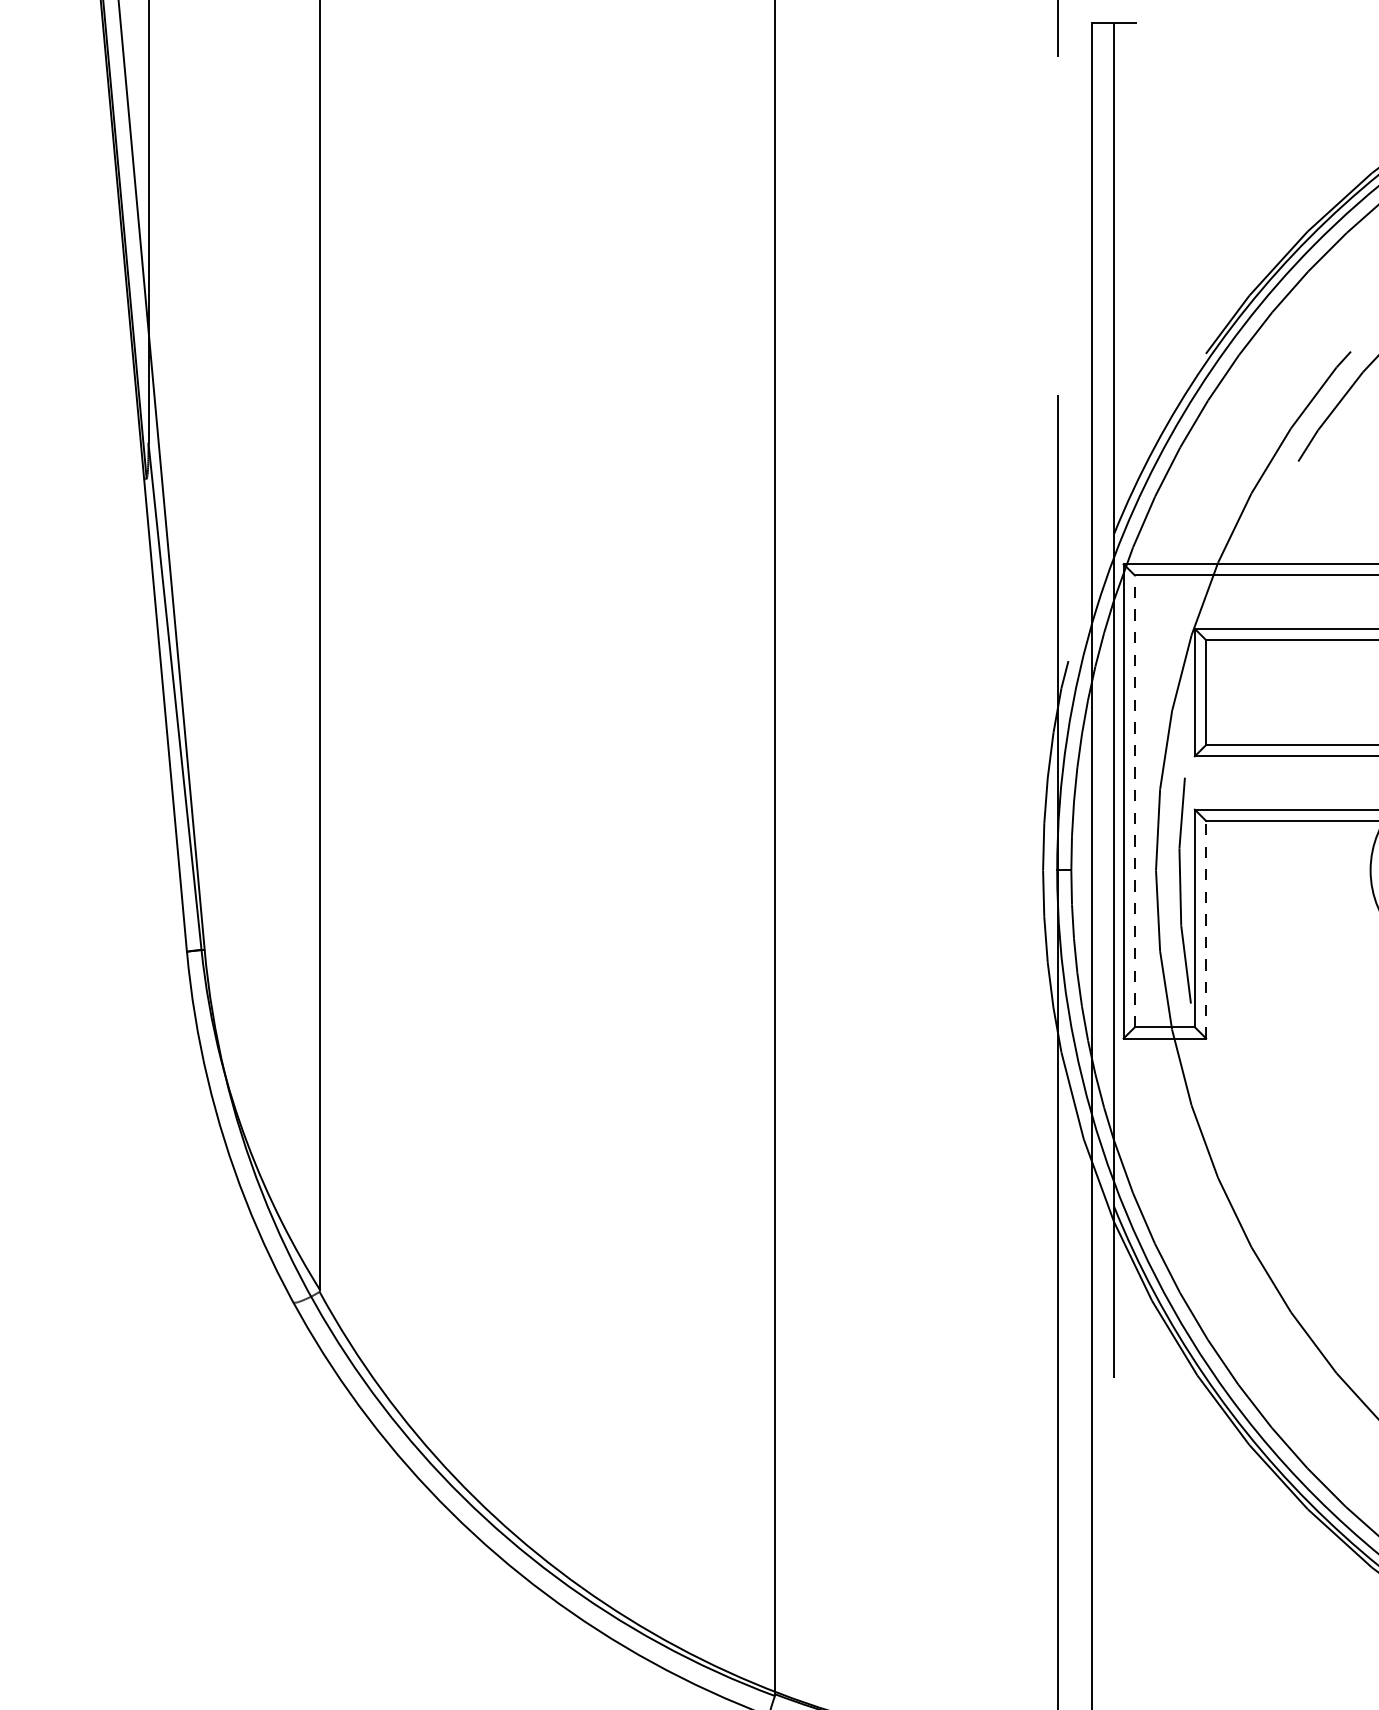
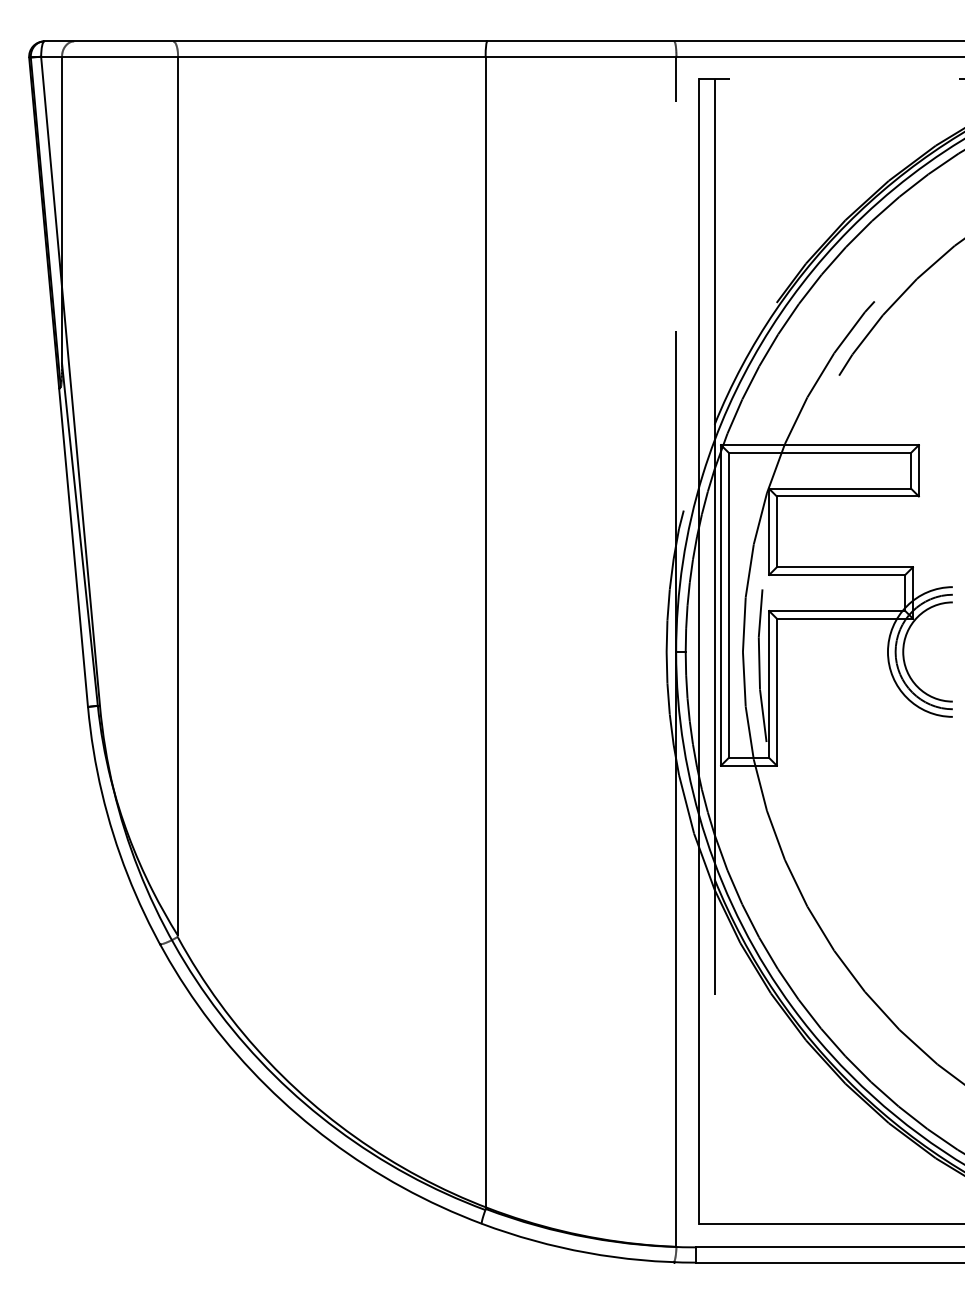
line: (1134, 801) -> (728, 605), dashed -> solid
line: (1205, 930) -> (776, 692), dashed -> solid

